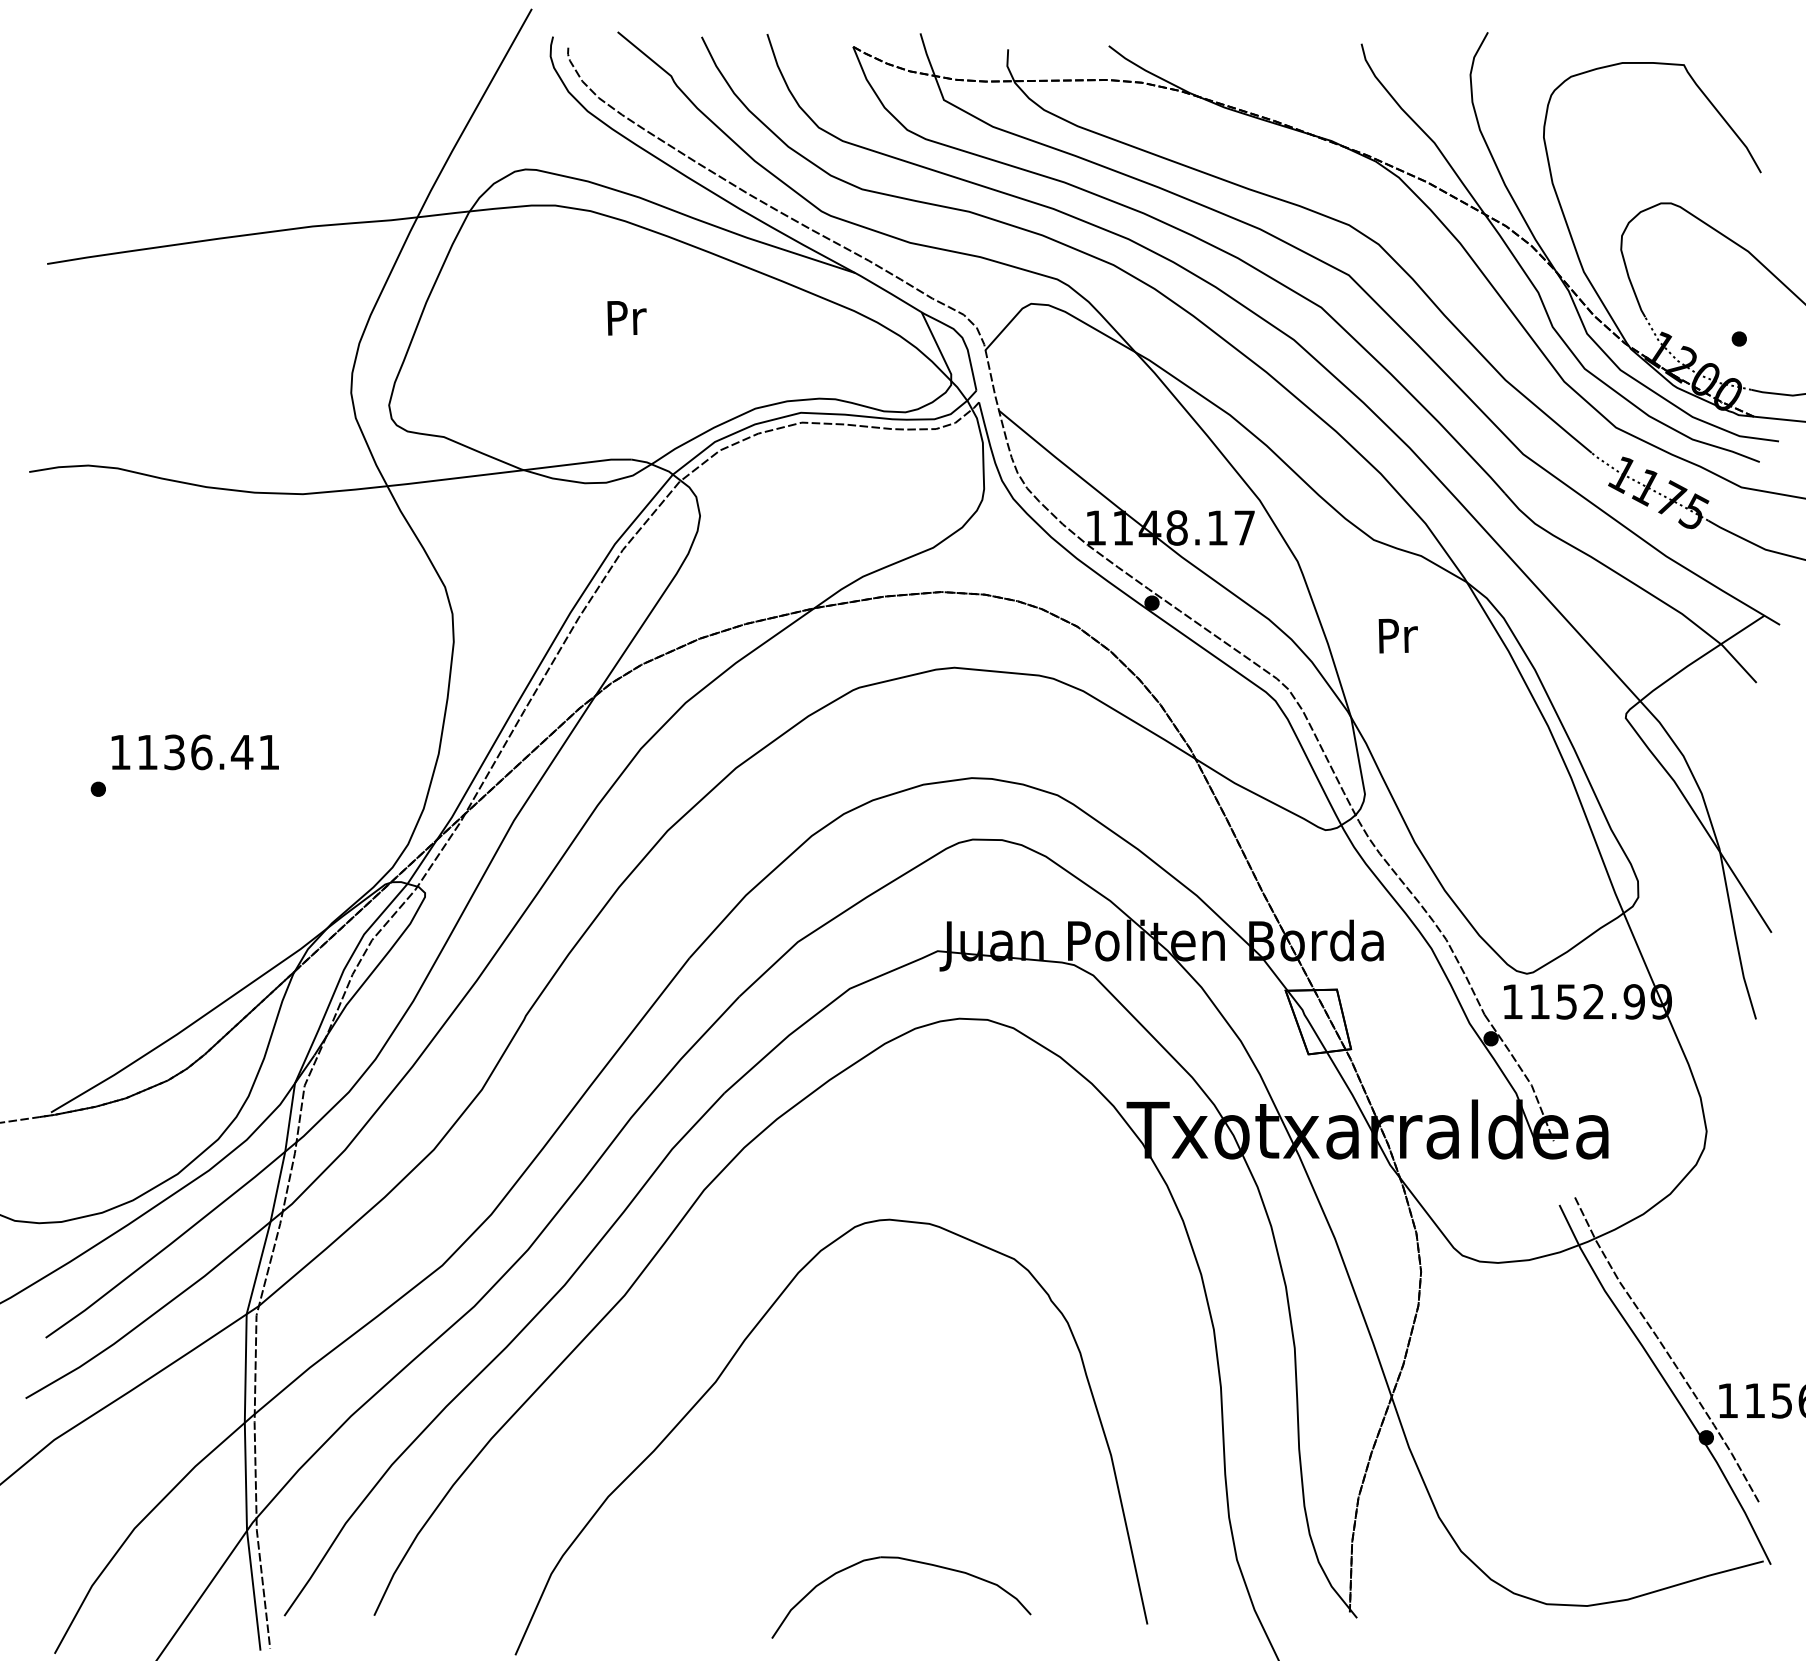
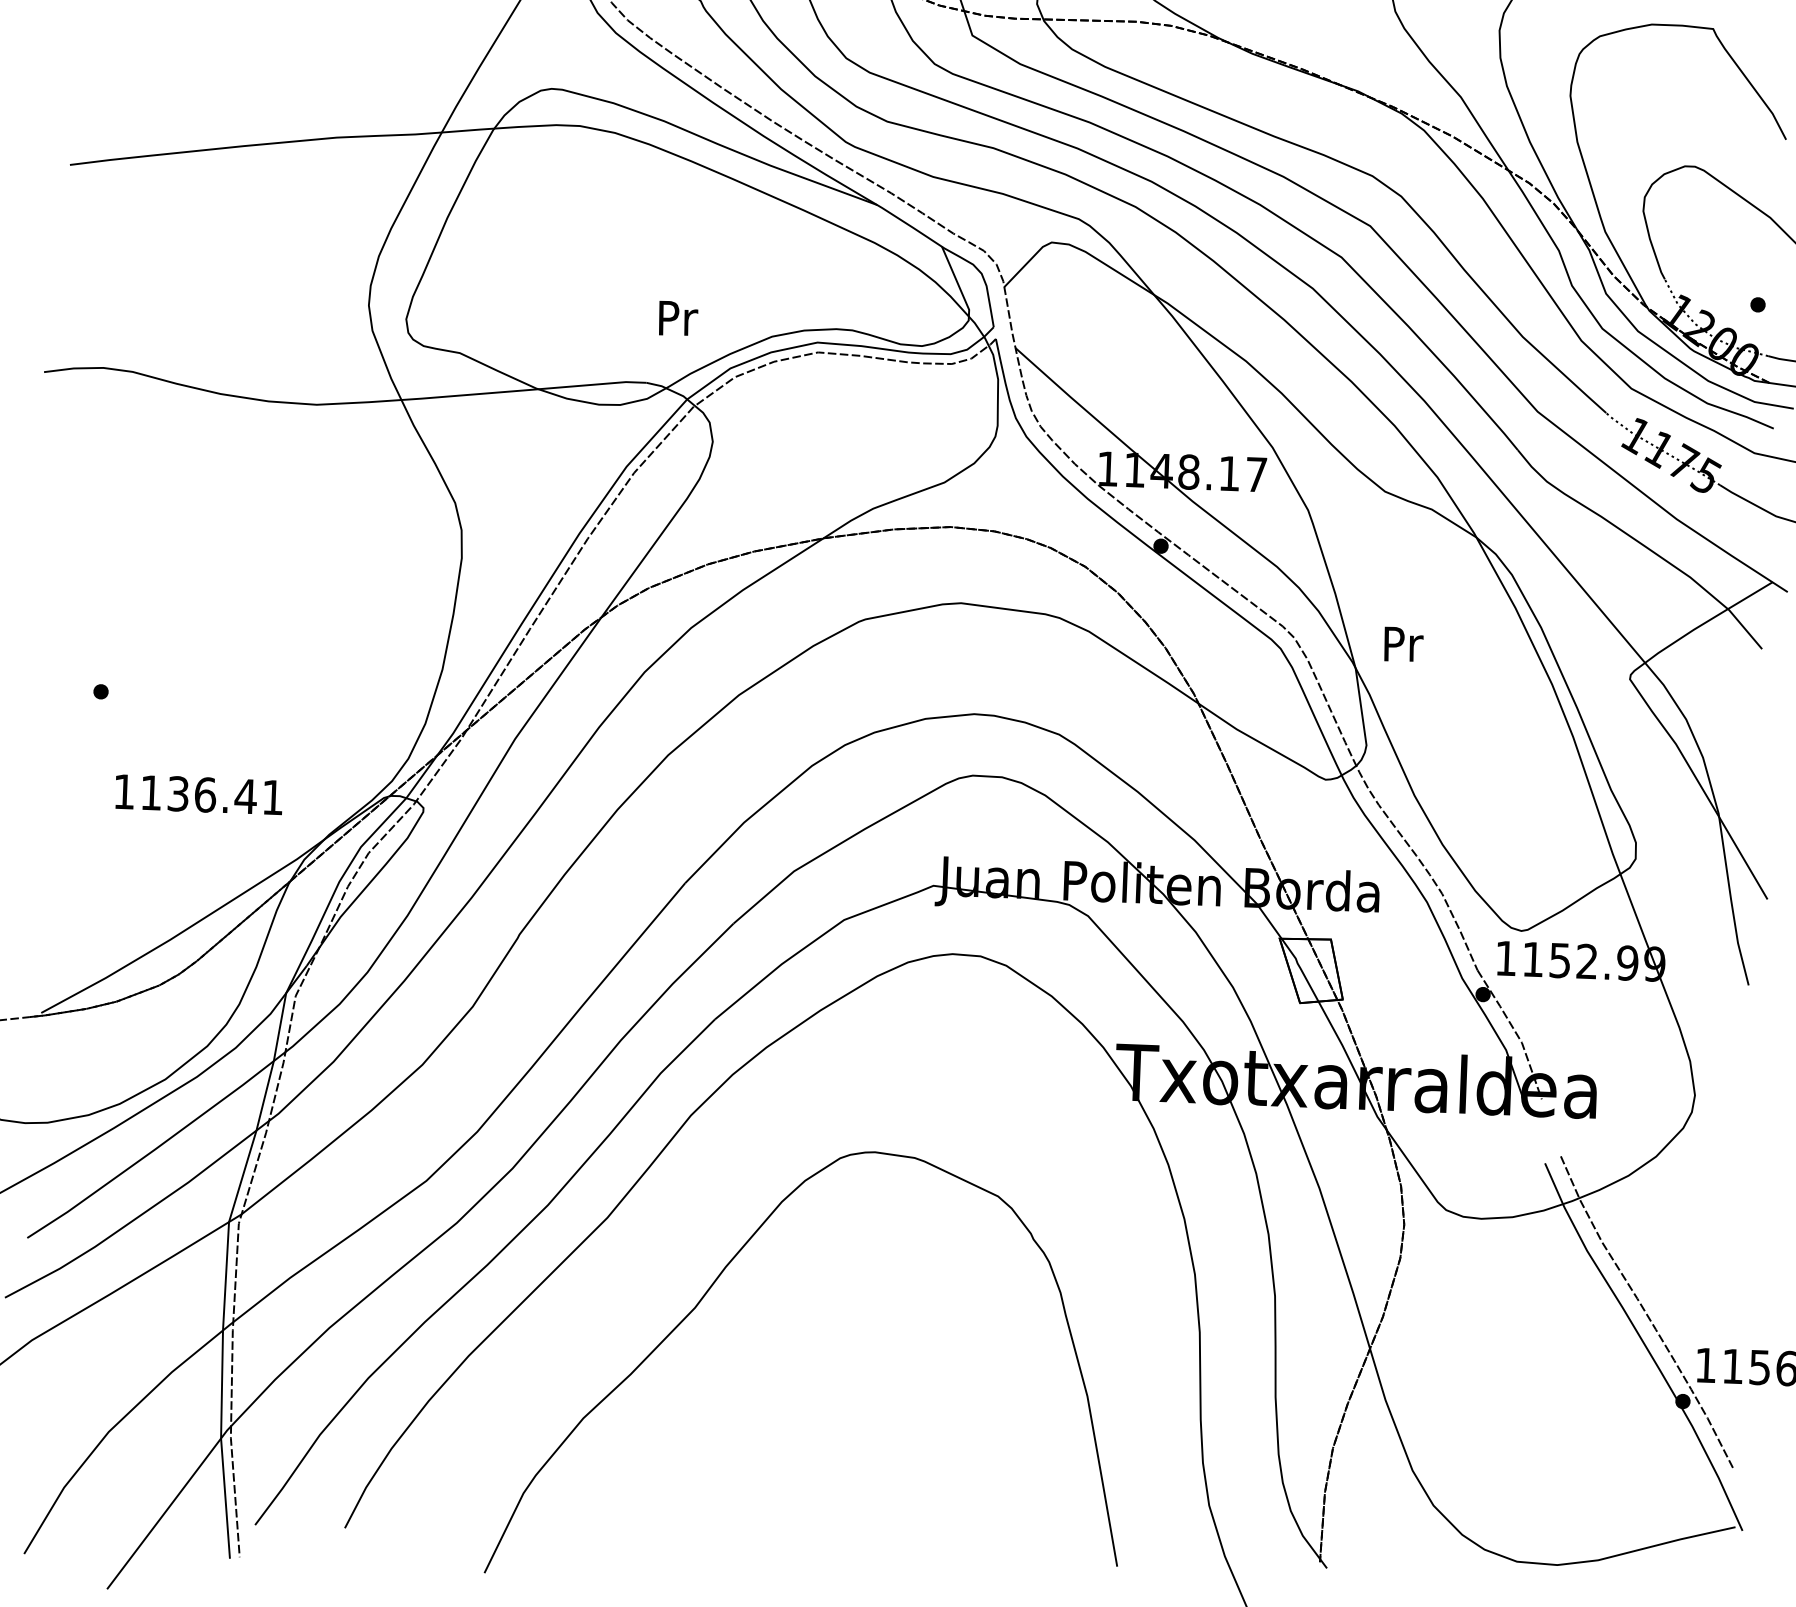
text: (626, 318) -> (677, 318), moved
text: (1397, 635) -> (1402, 643), moved
text: (194, 752) -> (198, 794), moved
part: (910, 1561) -> (882, 1494), removed

